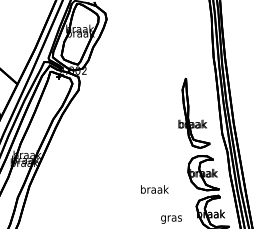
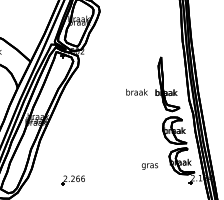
text: (154, 189) -> (136, 92), moved

